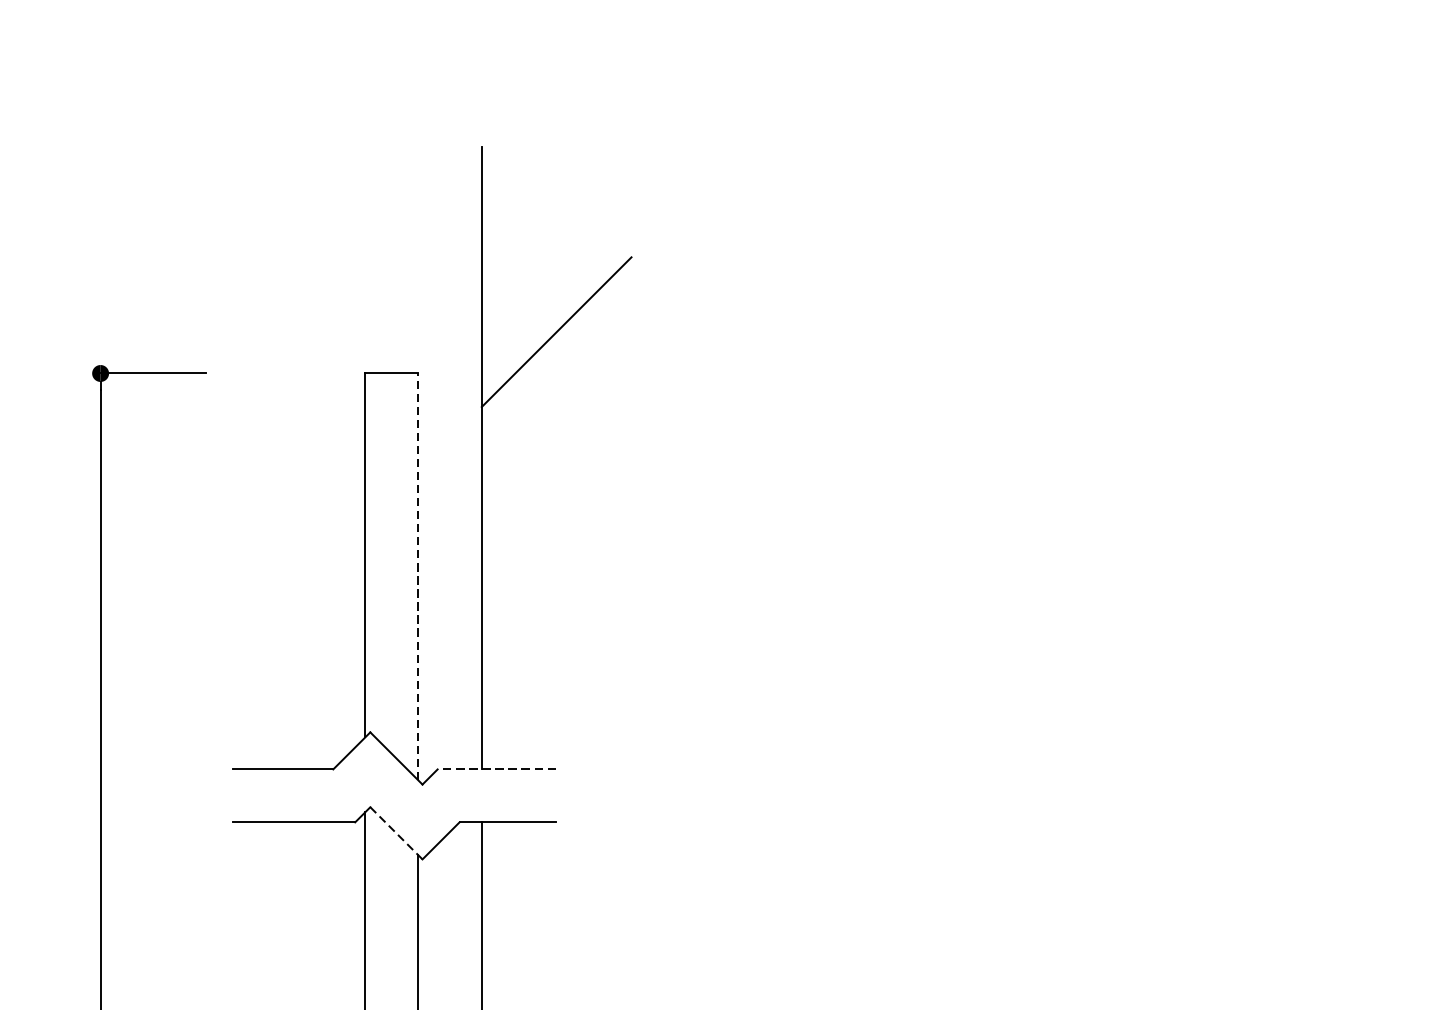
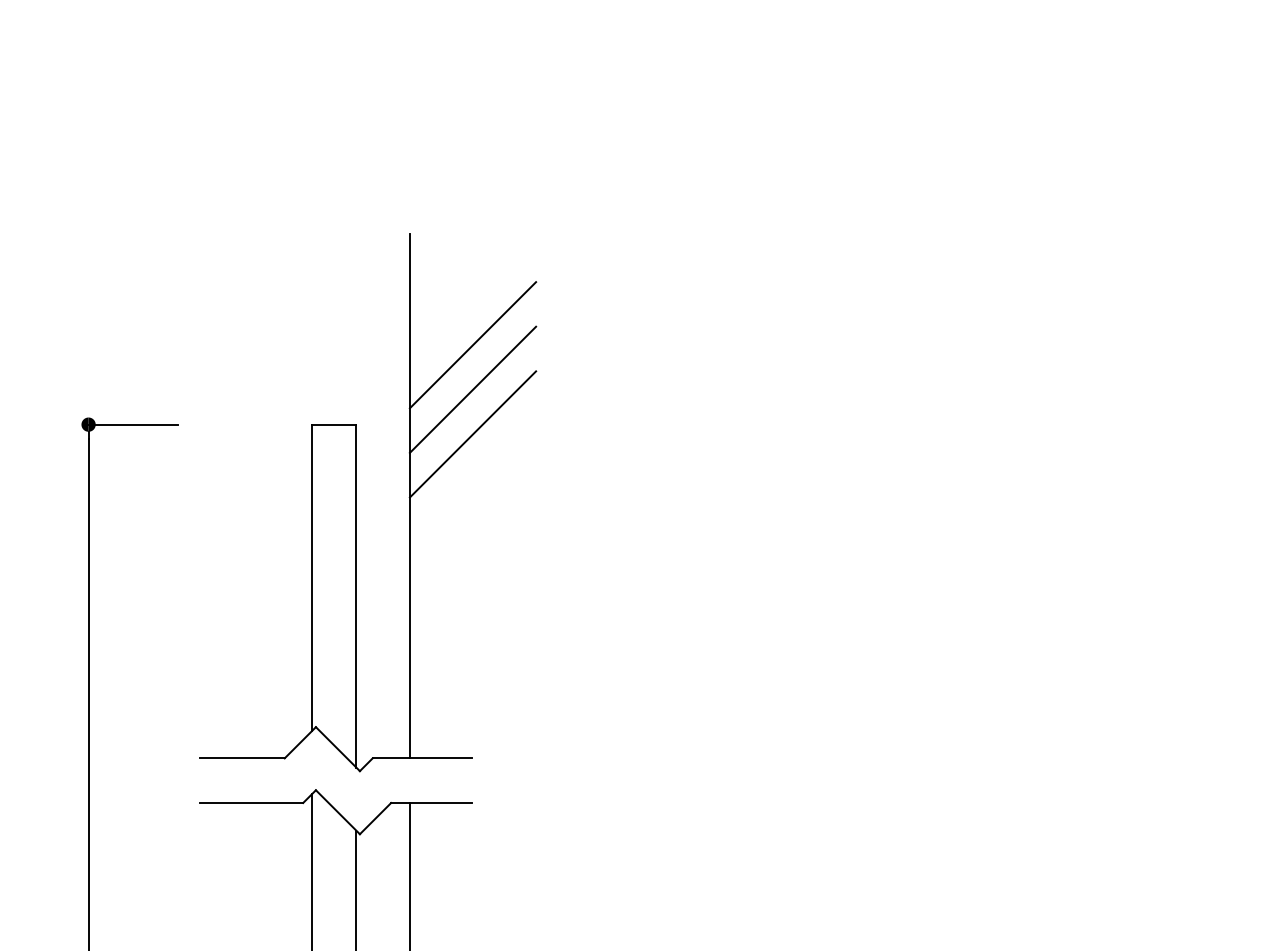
line: (556, 279) -> (472, 345), added
line: (556, 385) -> (472, 434), added
line: (418, 577) -> (356, 596), dashed -> solid
line: (496, 769) -> (422, 758), dashed -> solid
line: (397, 833) -> (338, 812), dashed -> solid

